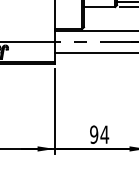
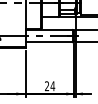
text: (93, 135) -> (46, 86), 94 -> 24

